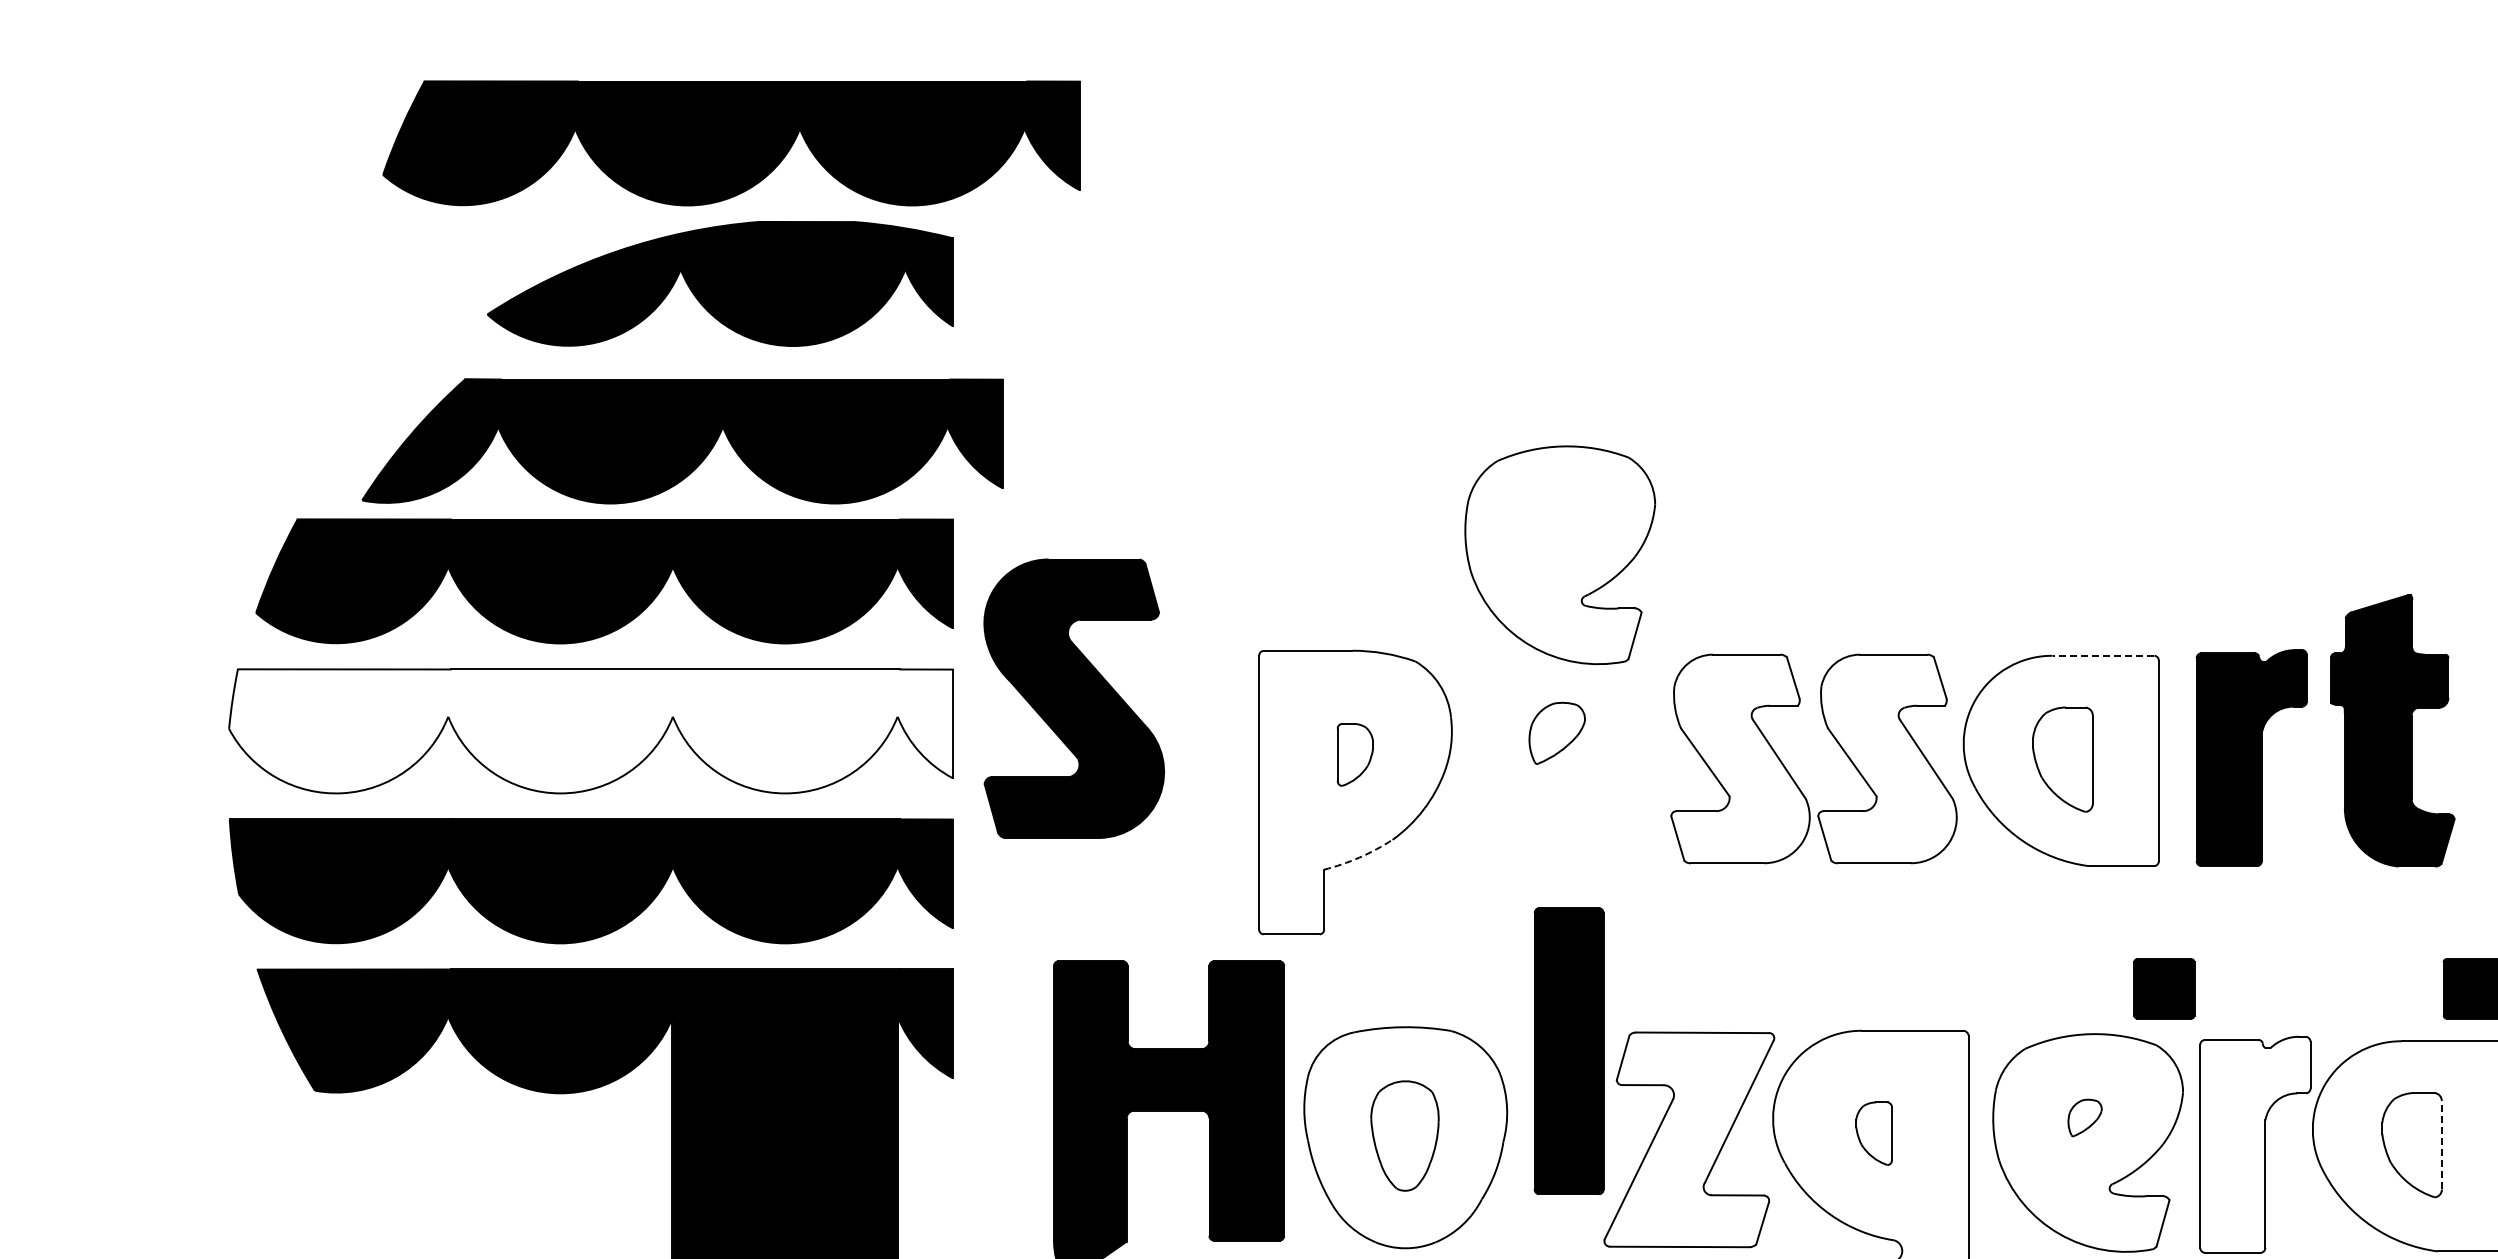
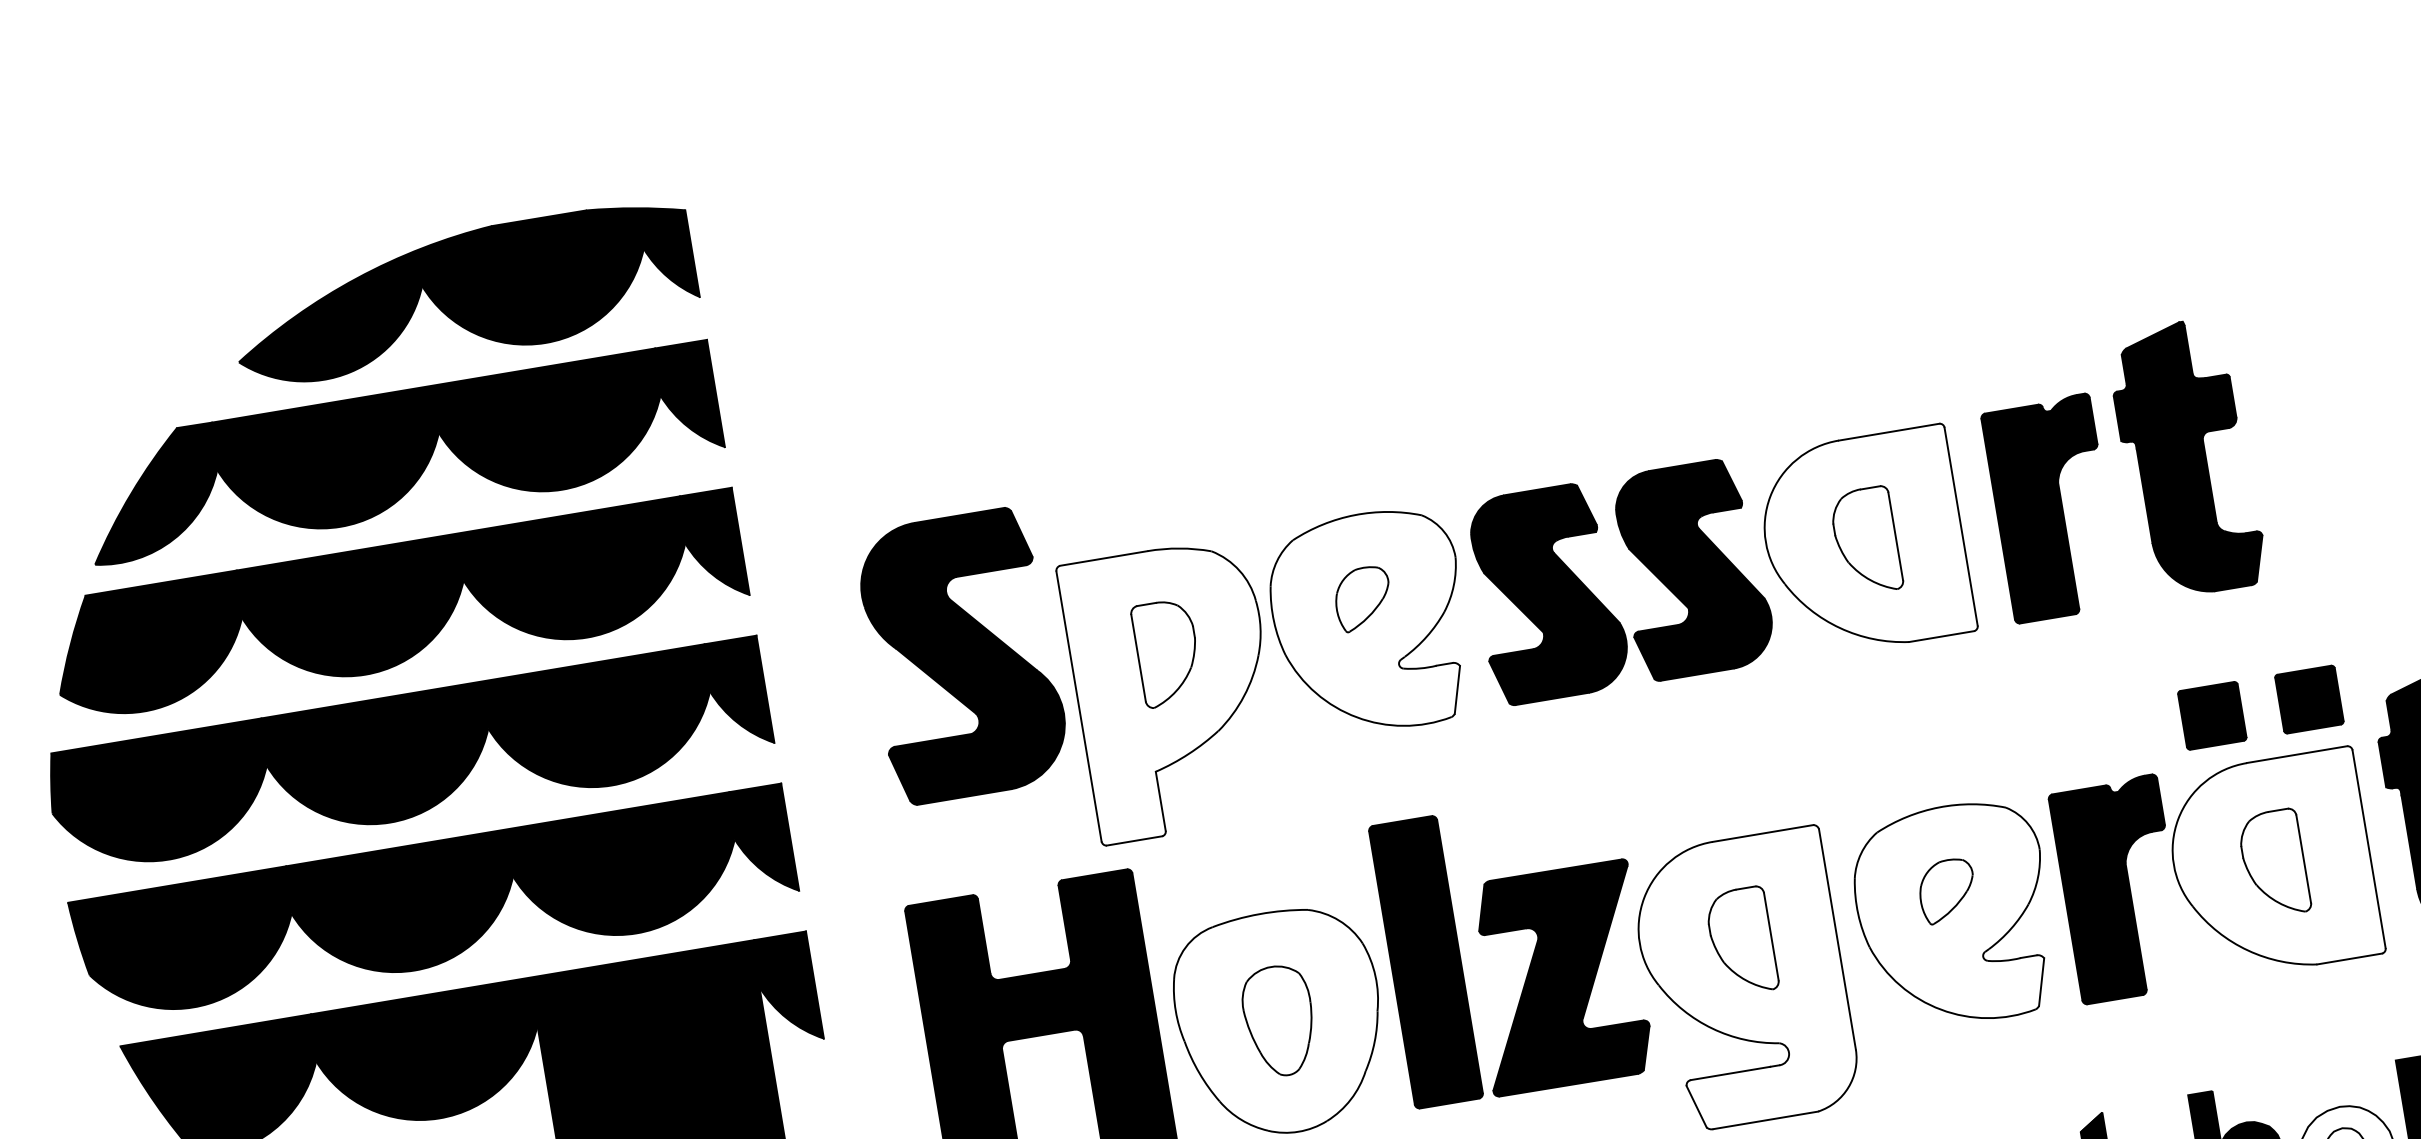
part: (731, 143) -> (451, 153), removed
part: (682, 441) -> (401, 453), moved
part: (1560, 555) -> (1370, 623), moved
line: (2103, 655) -> (1889, 431), dashed -> solid
part: (1074, 698) -> (963, 655), moved
fill: (590, 731) -> (409, 756), added
part: (1355, 754) -> (1167, 652), size x1.67
fill: (1740, 758) -> (1548, 593), added
fill: (1887, 758) -> (1693, 569), added
arc: (1359, 857) -> (1188, 753), dashed -> solid
part: (2164, 988) -> (2212, 715), moved
part: (1568, 1051) -> (1425, 962), moved
part: (2084, 1117) -> (1946, 890), size x1.67
part: (1873, 1133) -> (1741, 941), size x1.67
fill: (1689, 1139) -> (1560, 977), added
fill: (2255, 1144) -> (2119, 889), added
line: (2441, 1144) -> (2303, 858), dashed -> solid

